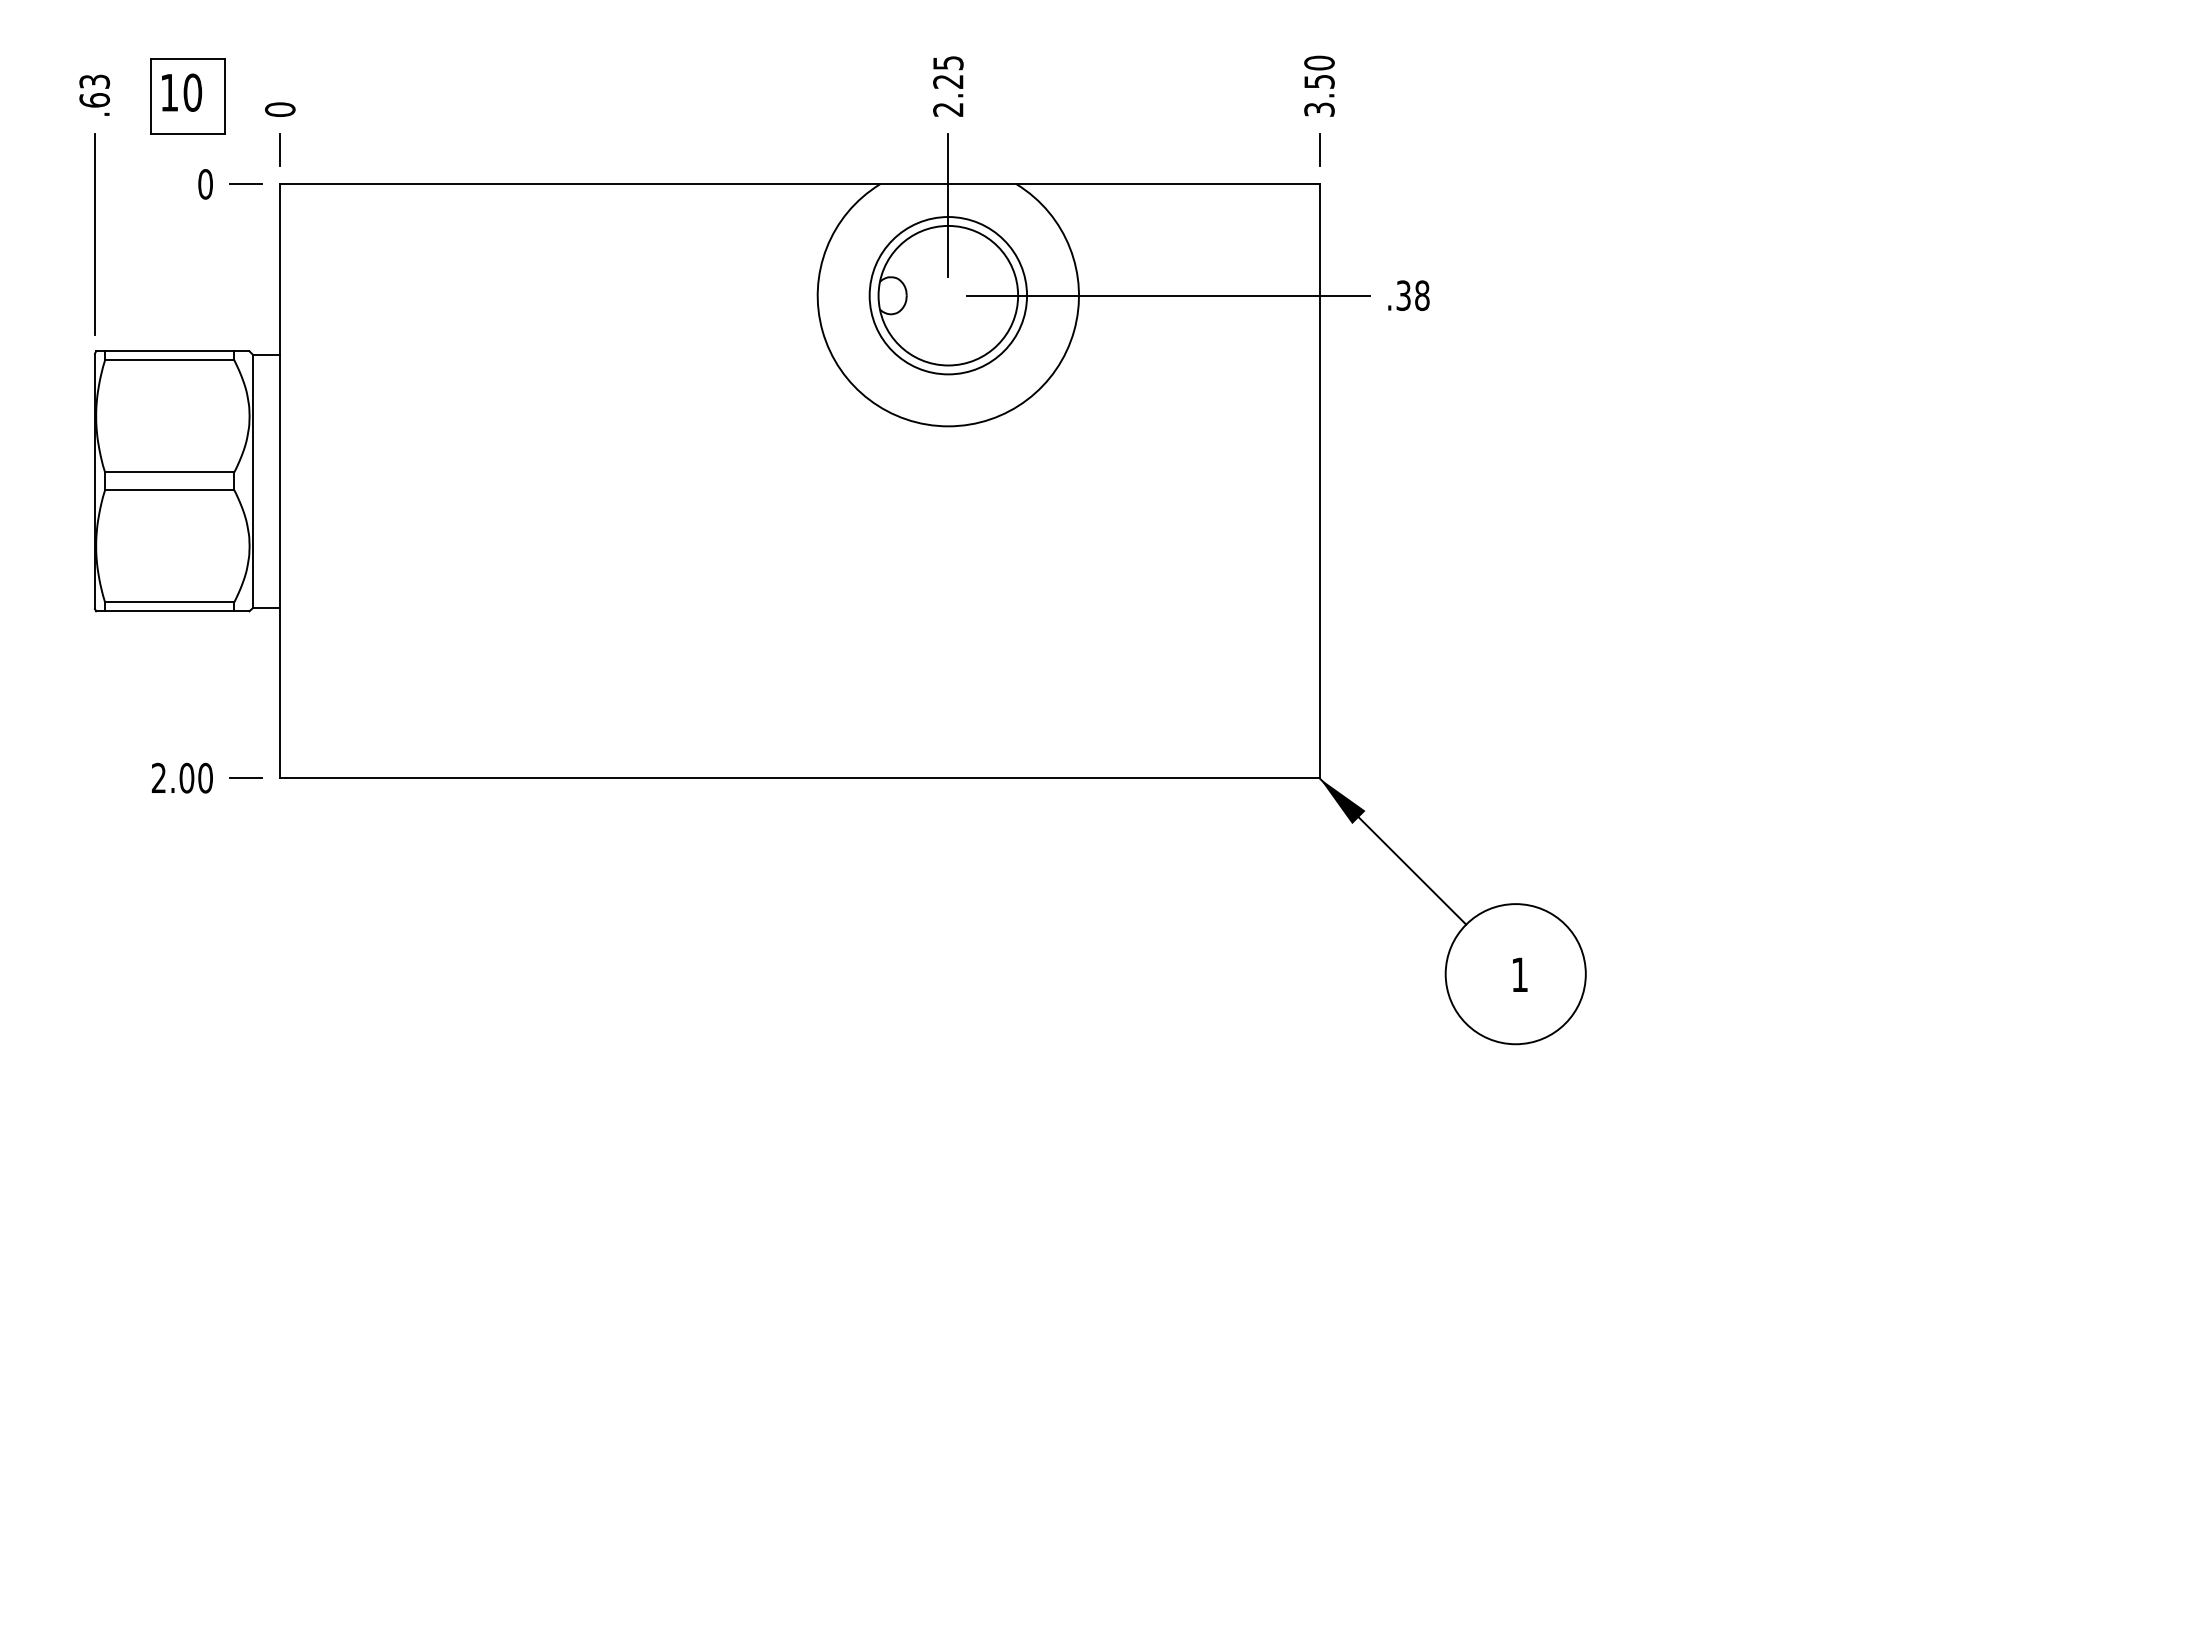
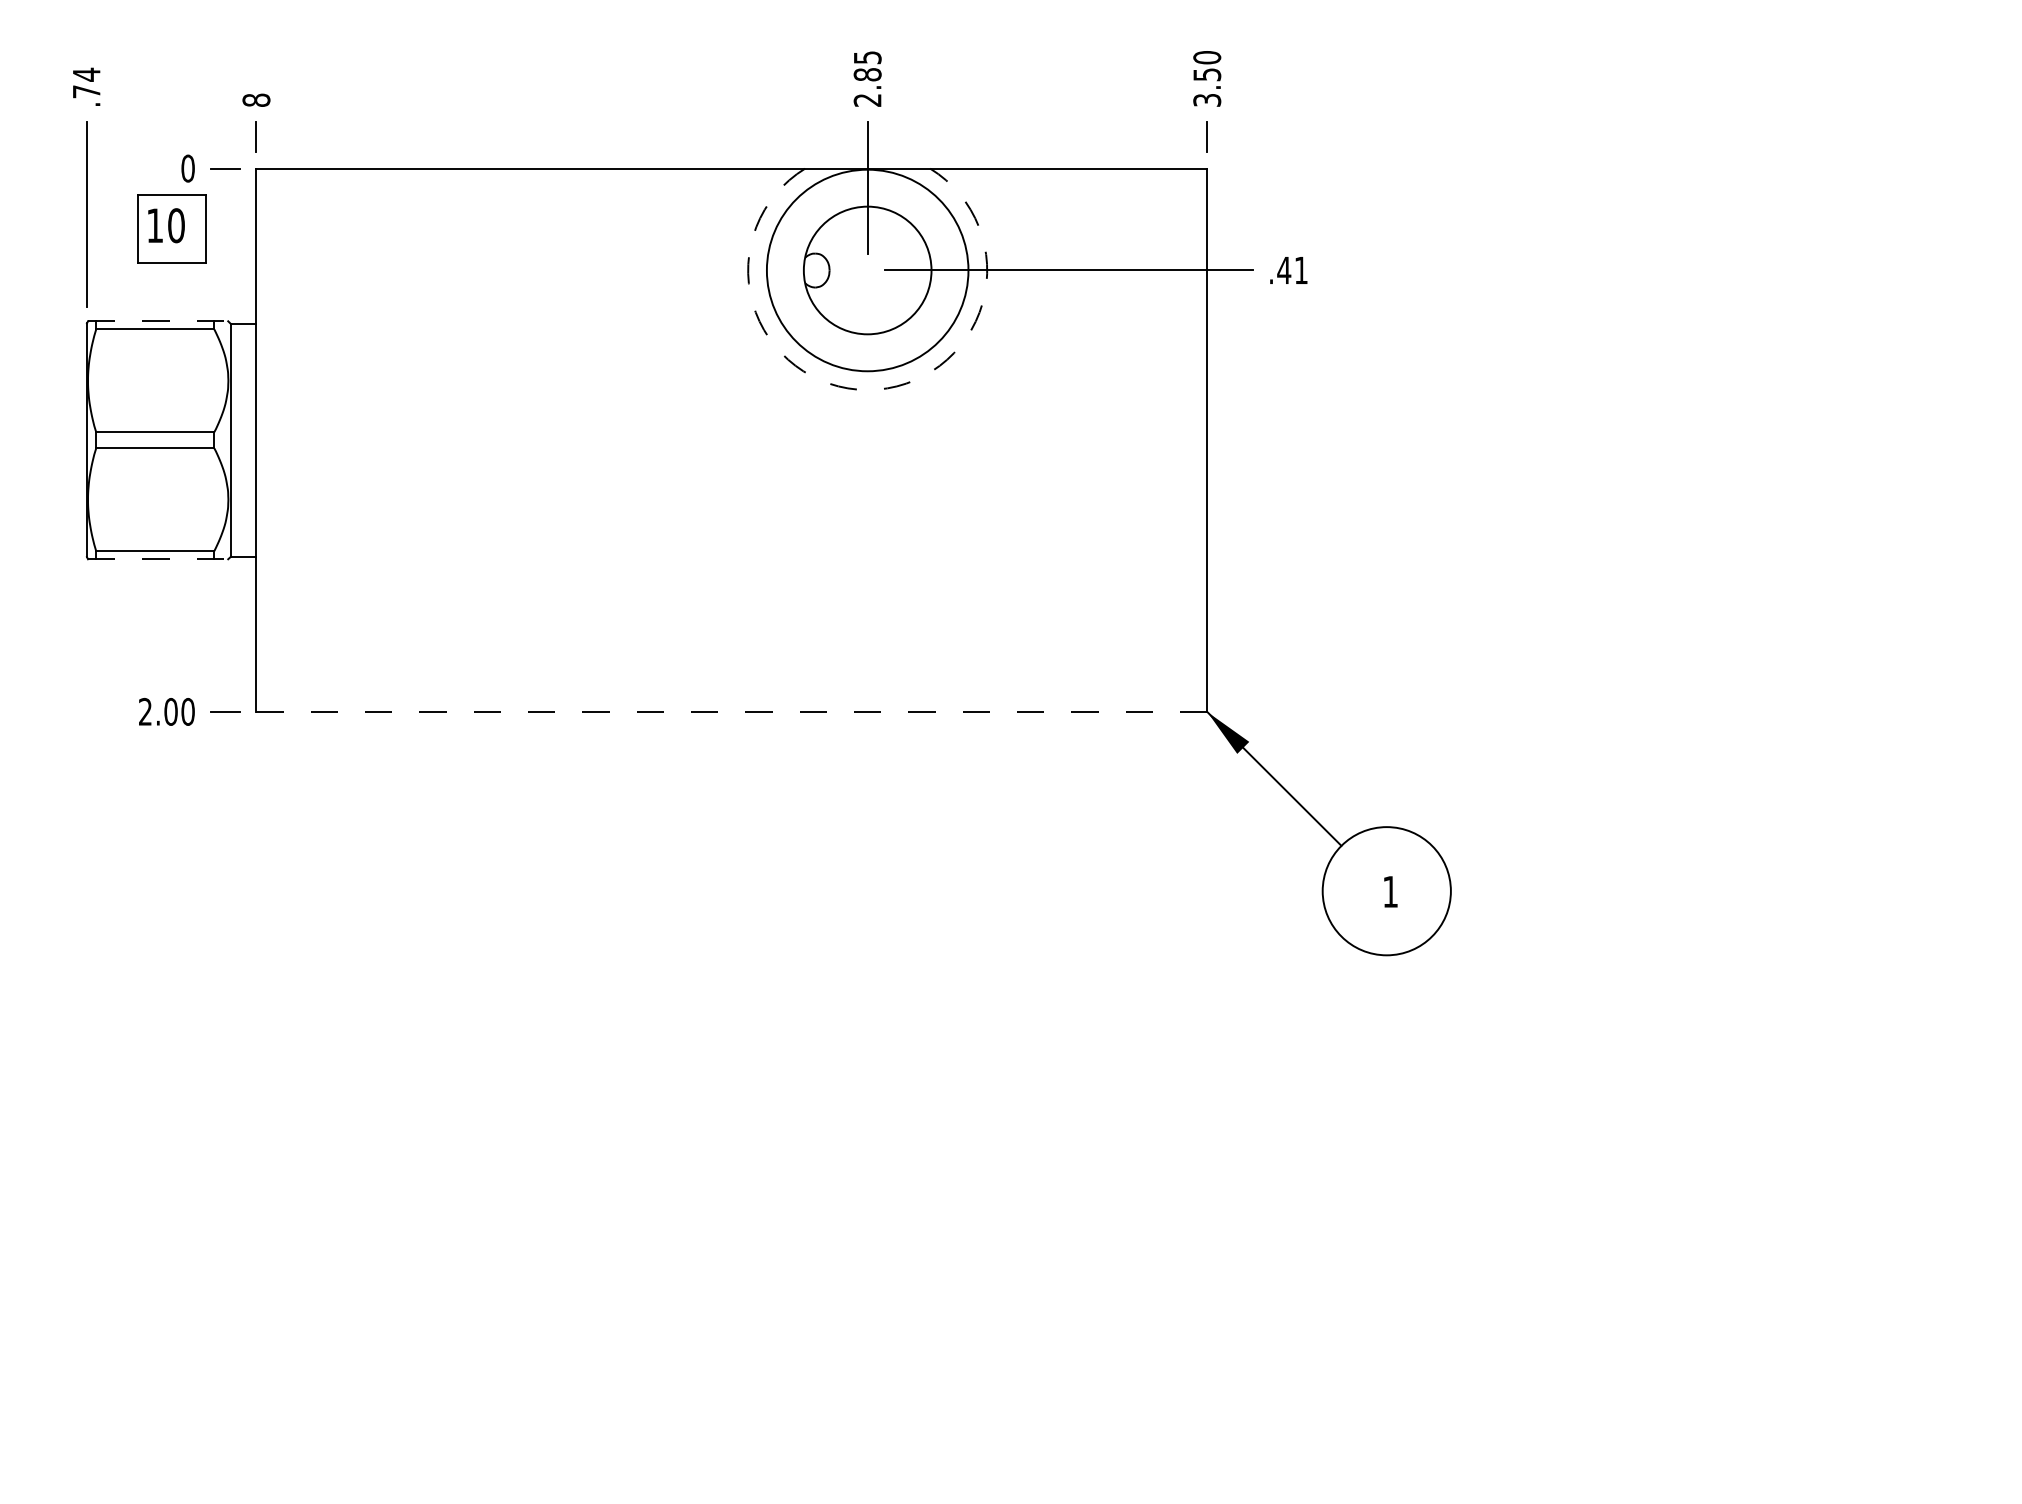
text: (948, 81) -> (867, 74), 2.25 -> 2.85
text: (94, 90) -> (86, 82), .63 -> .74
part: (187, 96) -> (171, 229), moved
text: (280, 109) -> (256, 100), 0 -> 8
circle: (948, 295) -> (867, 270), size x1.4
text: (1412, 295) -> (1292, 270), .38 -> .41
line: (172, 351) -> (157, 321), solid -> dashed
arc: (948, 426) -> (867, 390), solid -> dashed
line: (172, 611) -> (157, 559), solid -> dashed
line: (799, 778) -> (731, 712), solid -> dashed

